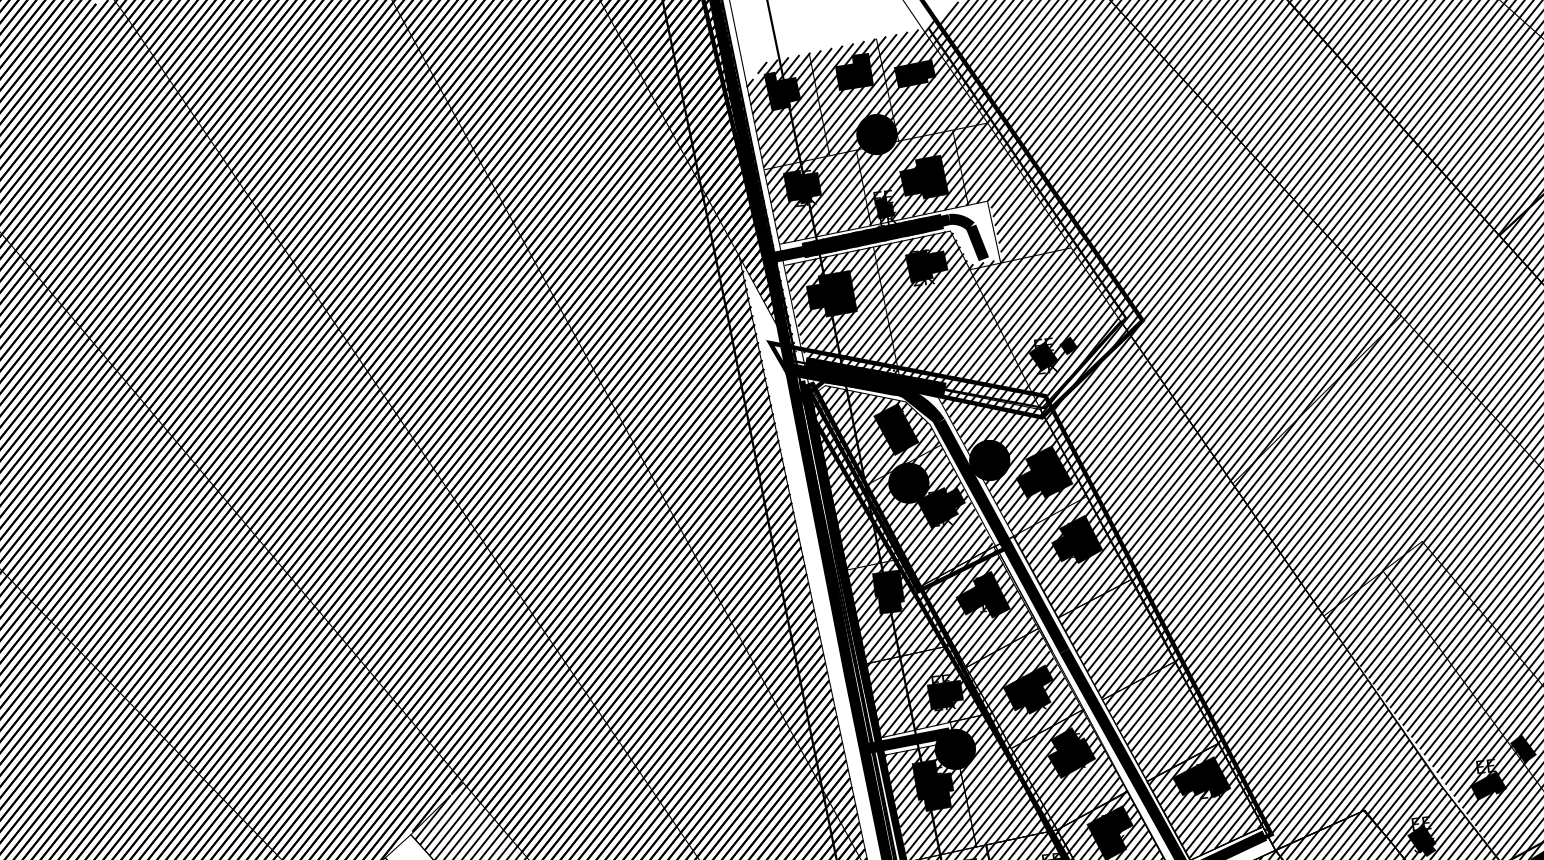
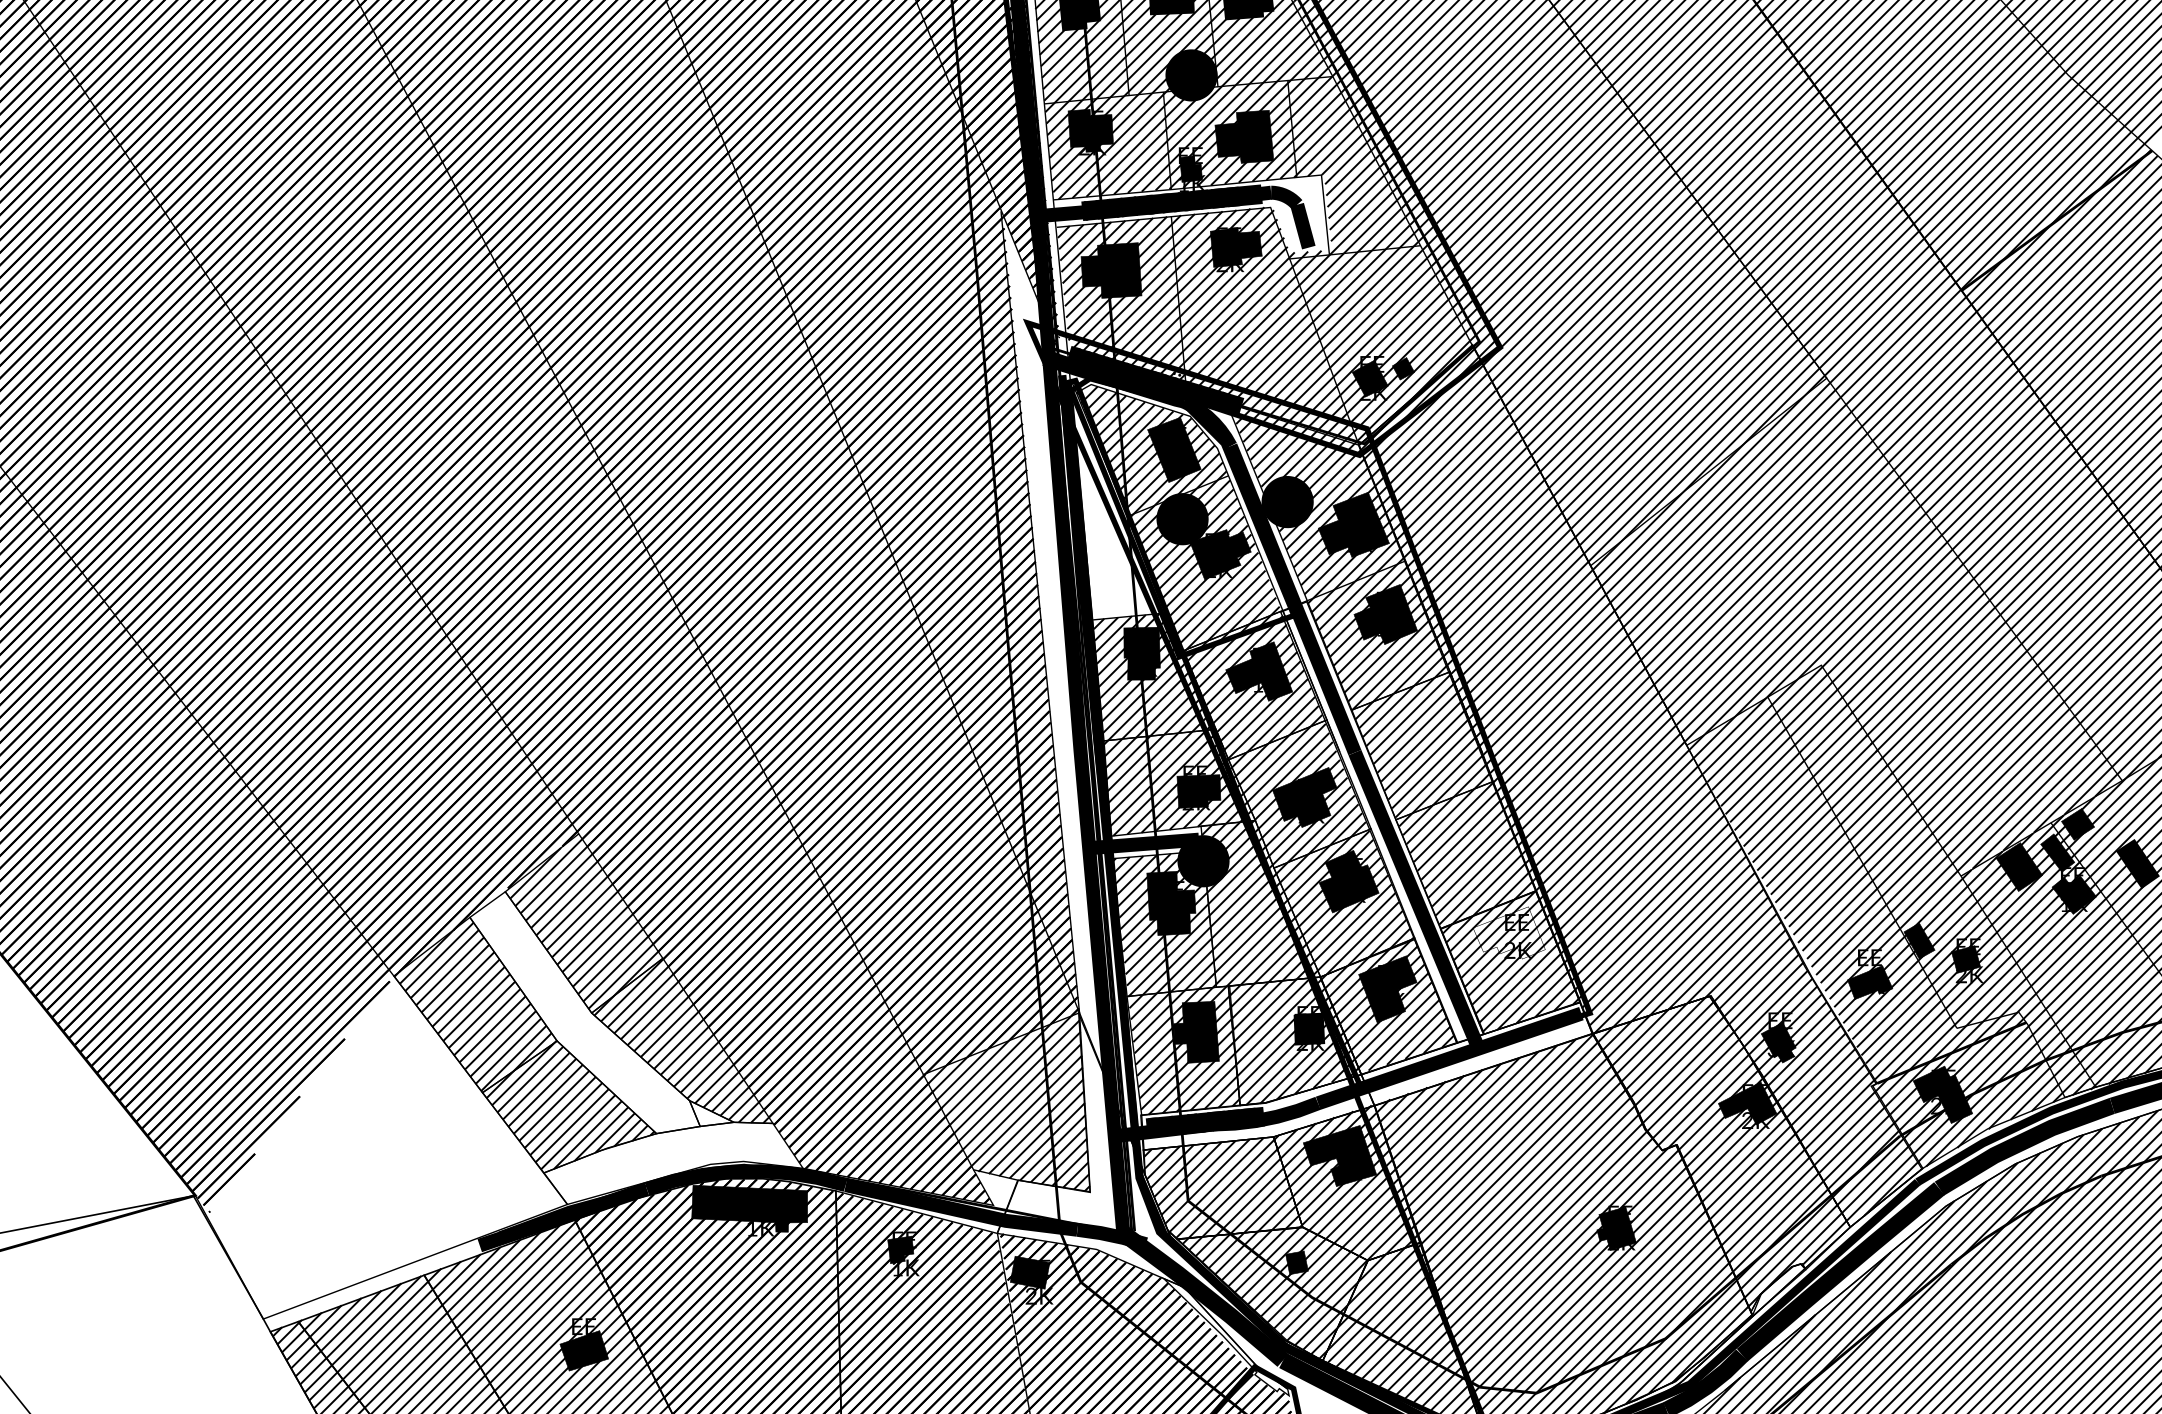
hatch: (856, 475) -> (1117, 502), removed
fill: (1201, 778) -> (1509, 932), removed

